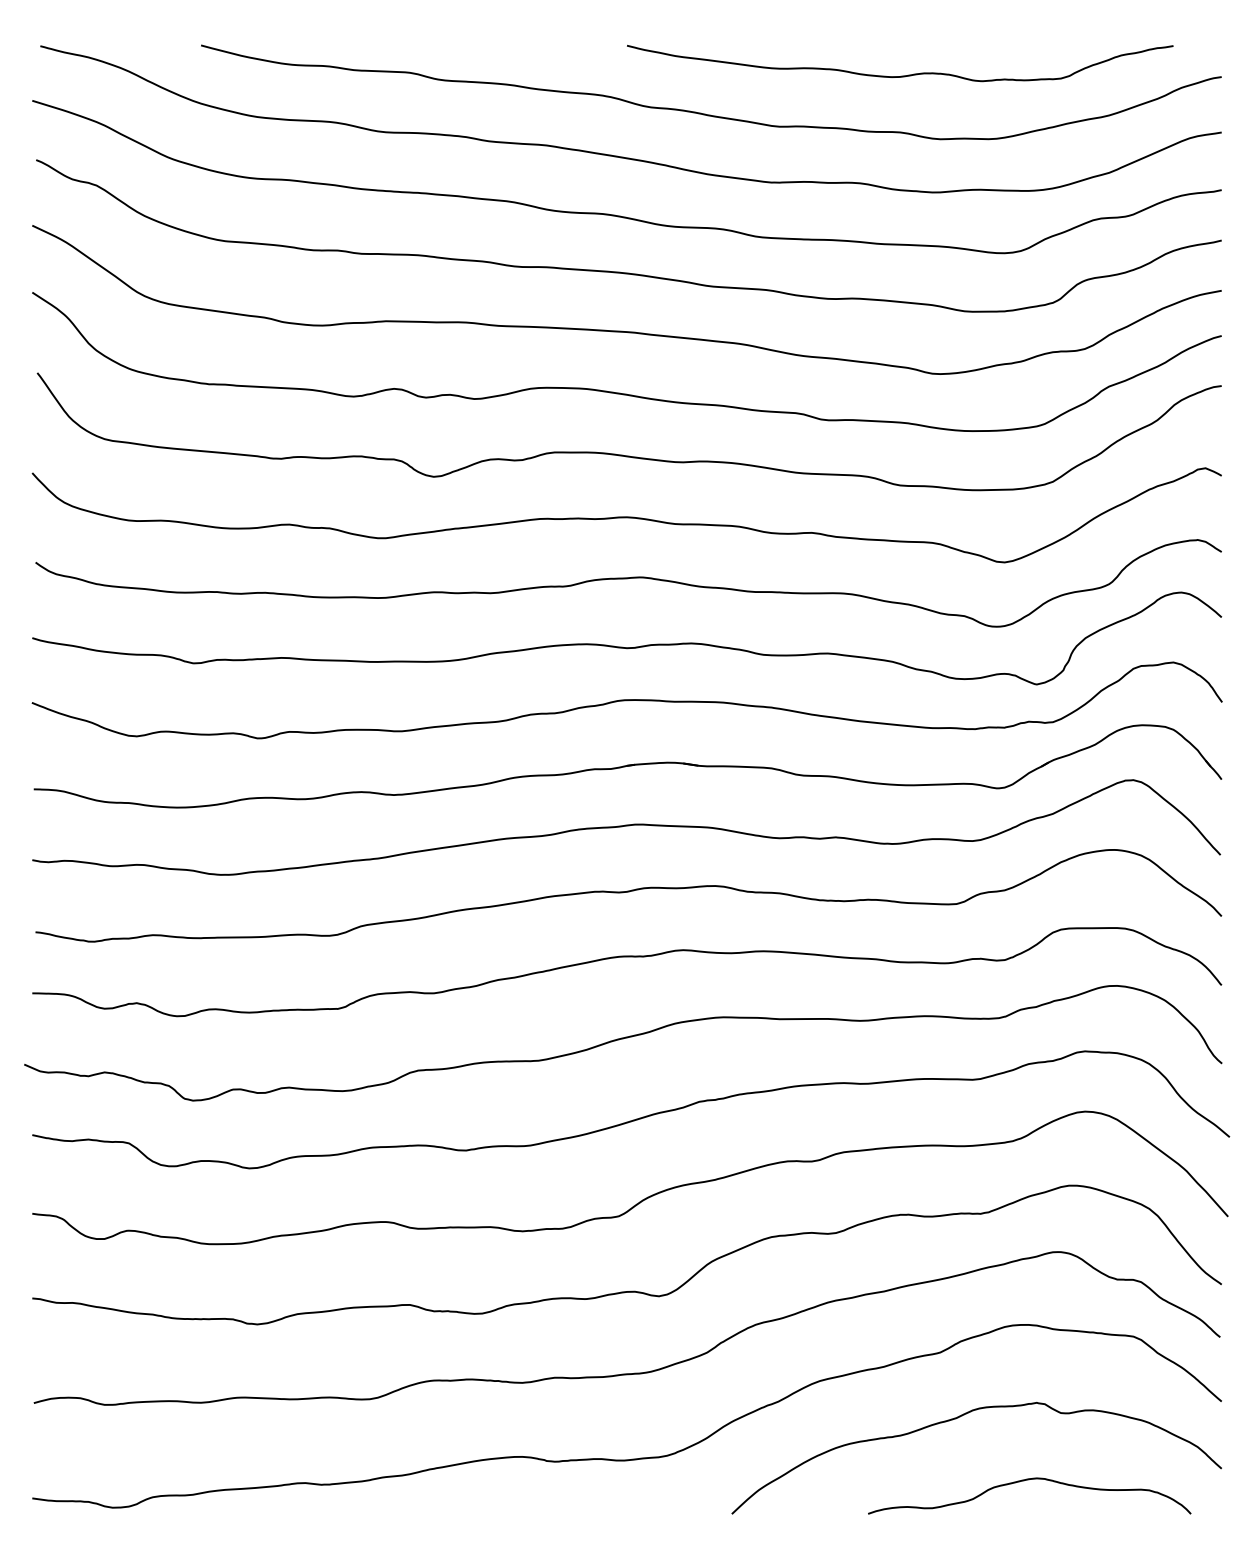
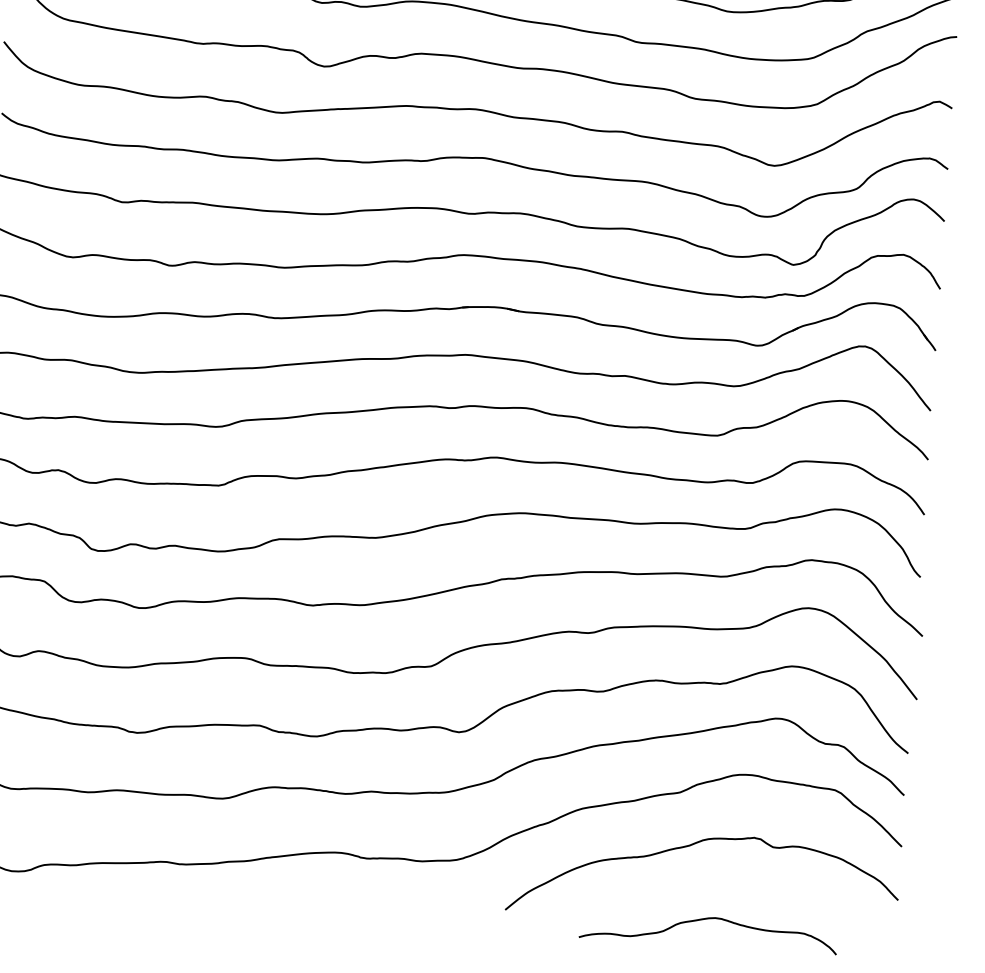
curve: (1024, 1481) -> (705, 919), moved

